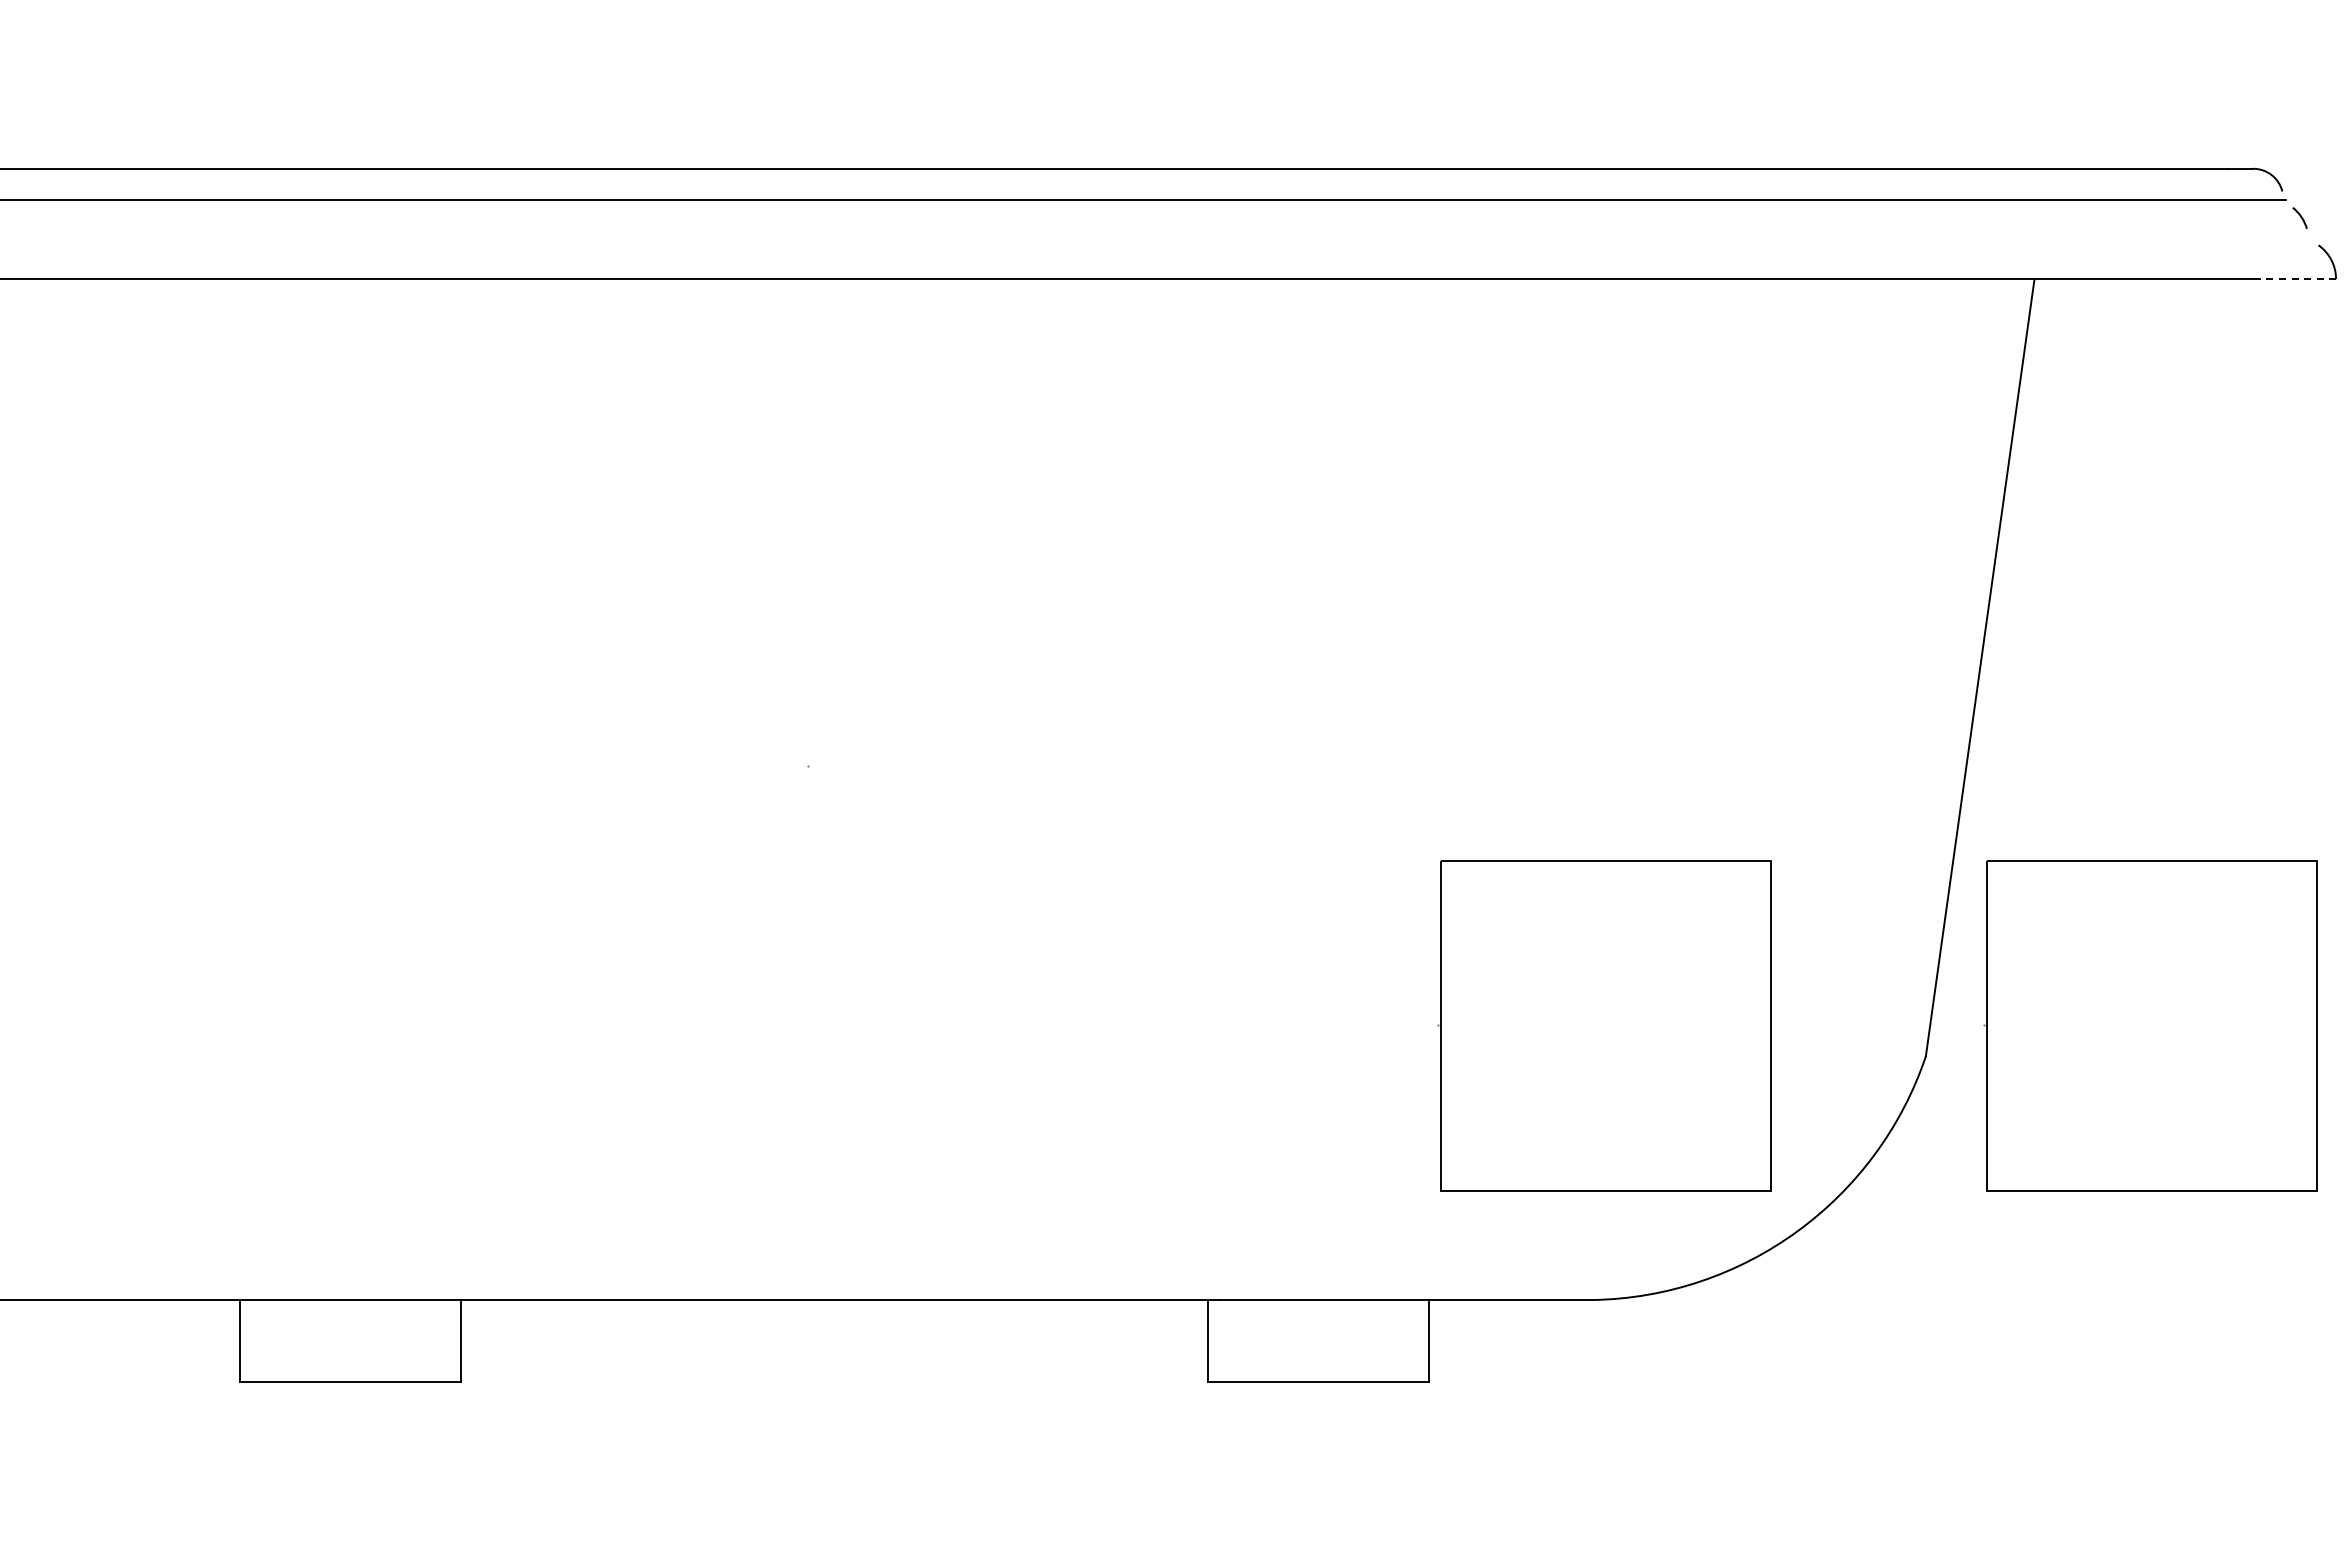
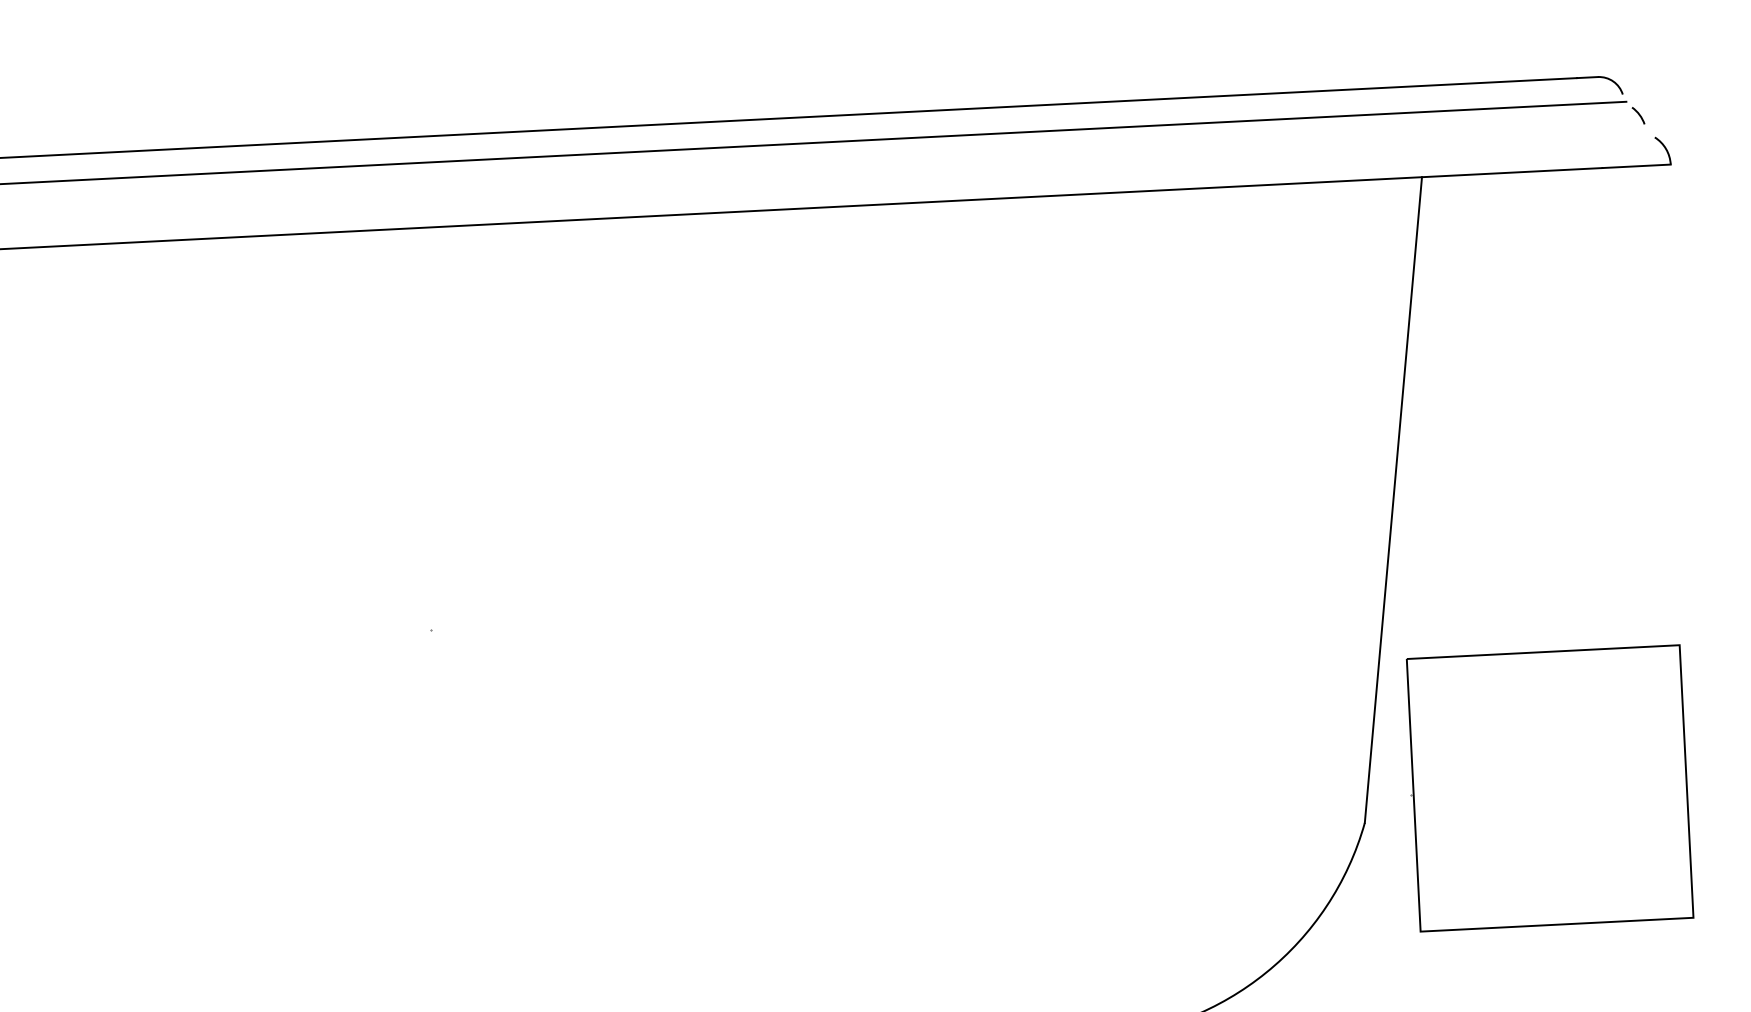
line: (2294, 279) -> (1636, 166), dashed -> solid
part: (1604, 1025) -> (1098, 810), removed

